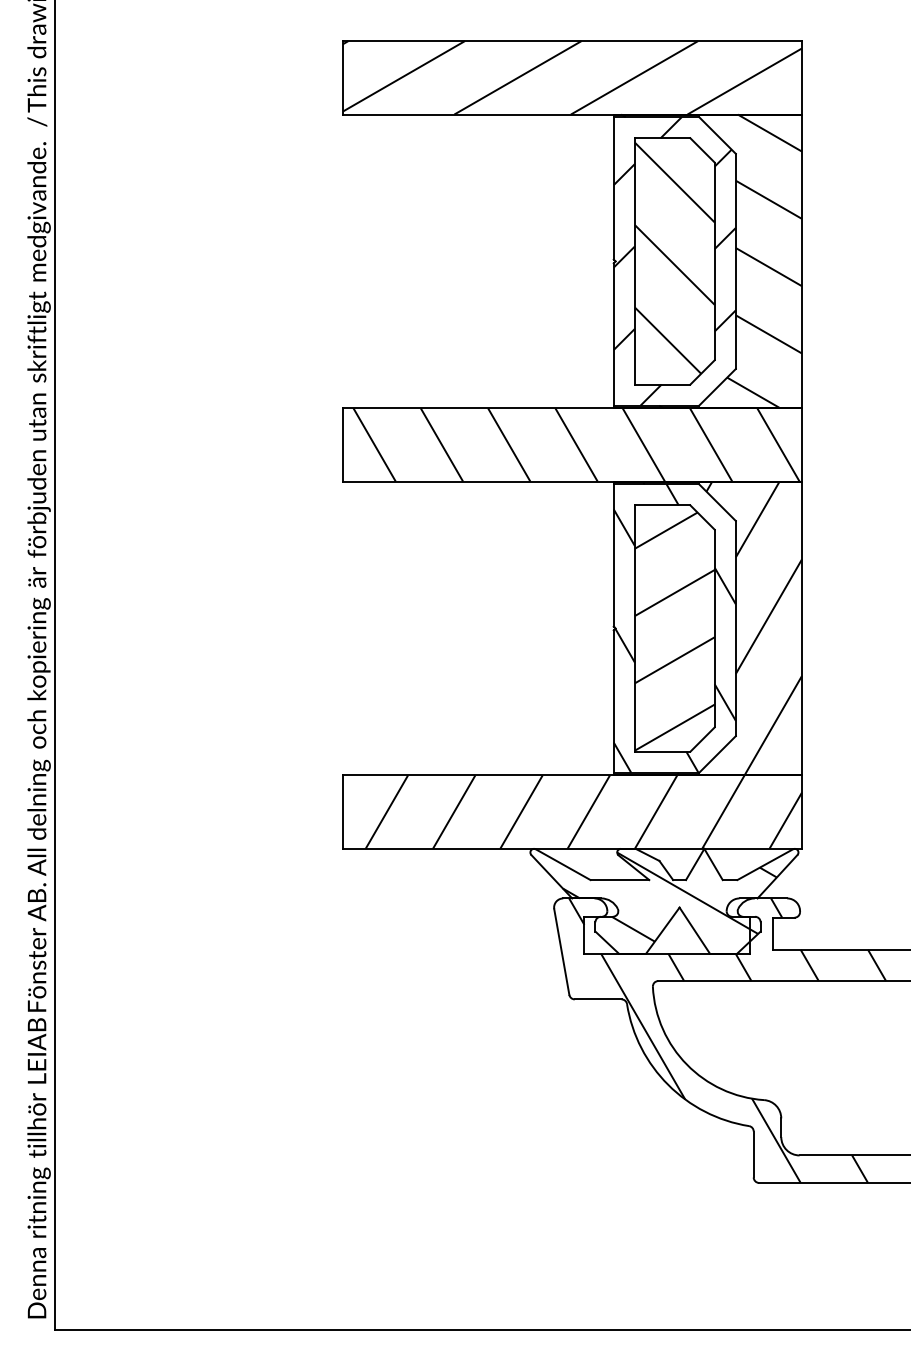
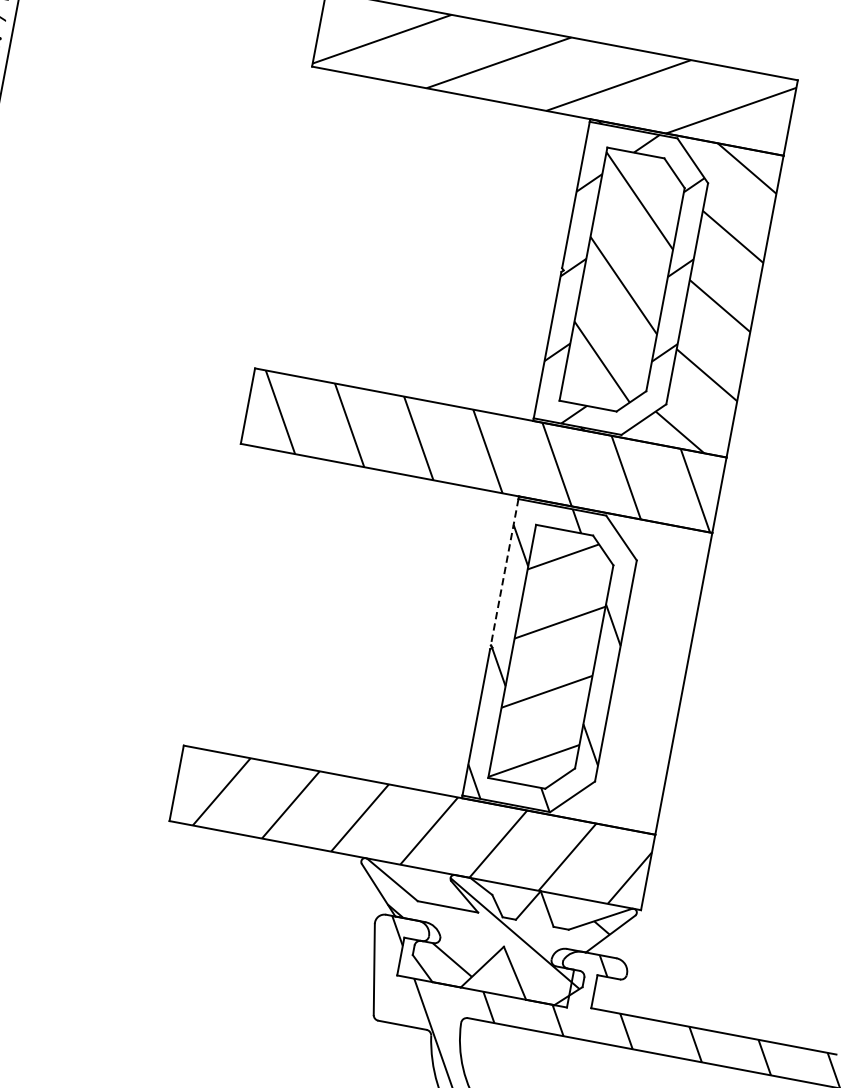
line: (613, 556) -> (504, 573), solid -> dashed
hatch: (722, 628) -> (602, 668), removed

